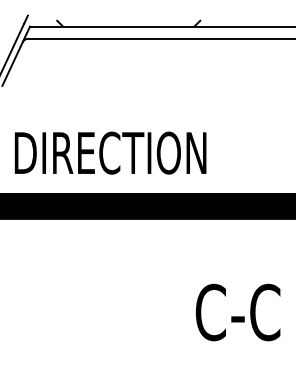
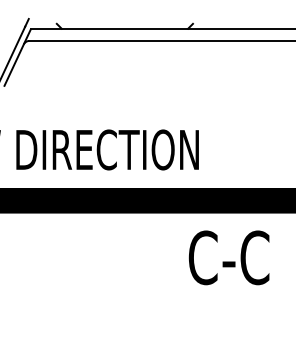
text: (237, 312) -> (228, 257), moved

